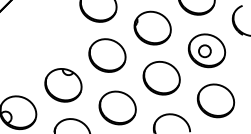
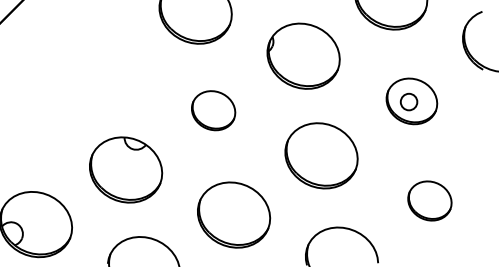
part: (207, 50) -> (412, 100), size x0.7
part: (107, 55) -> (213, 110), size x0.6
part: (216, 100) -> (430, 200), size x0.6

